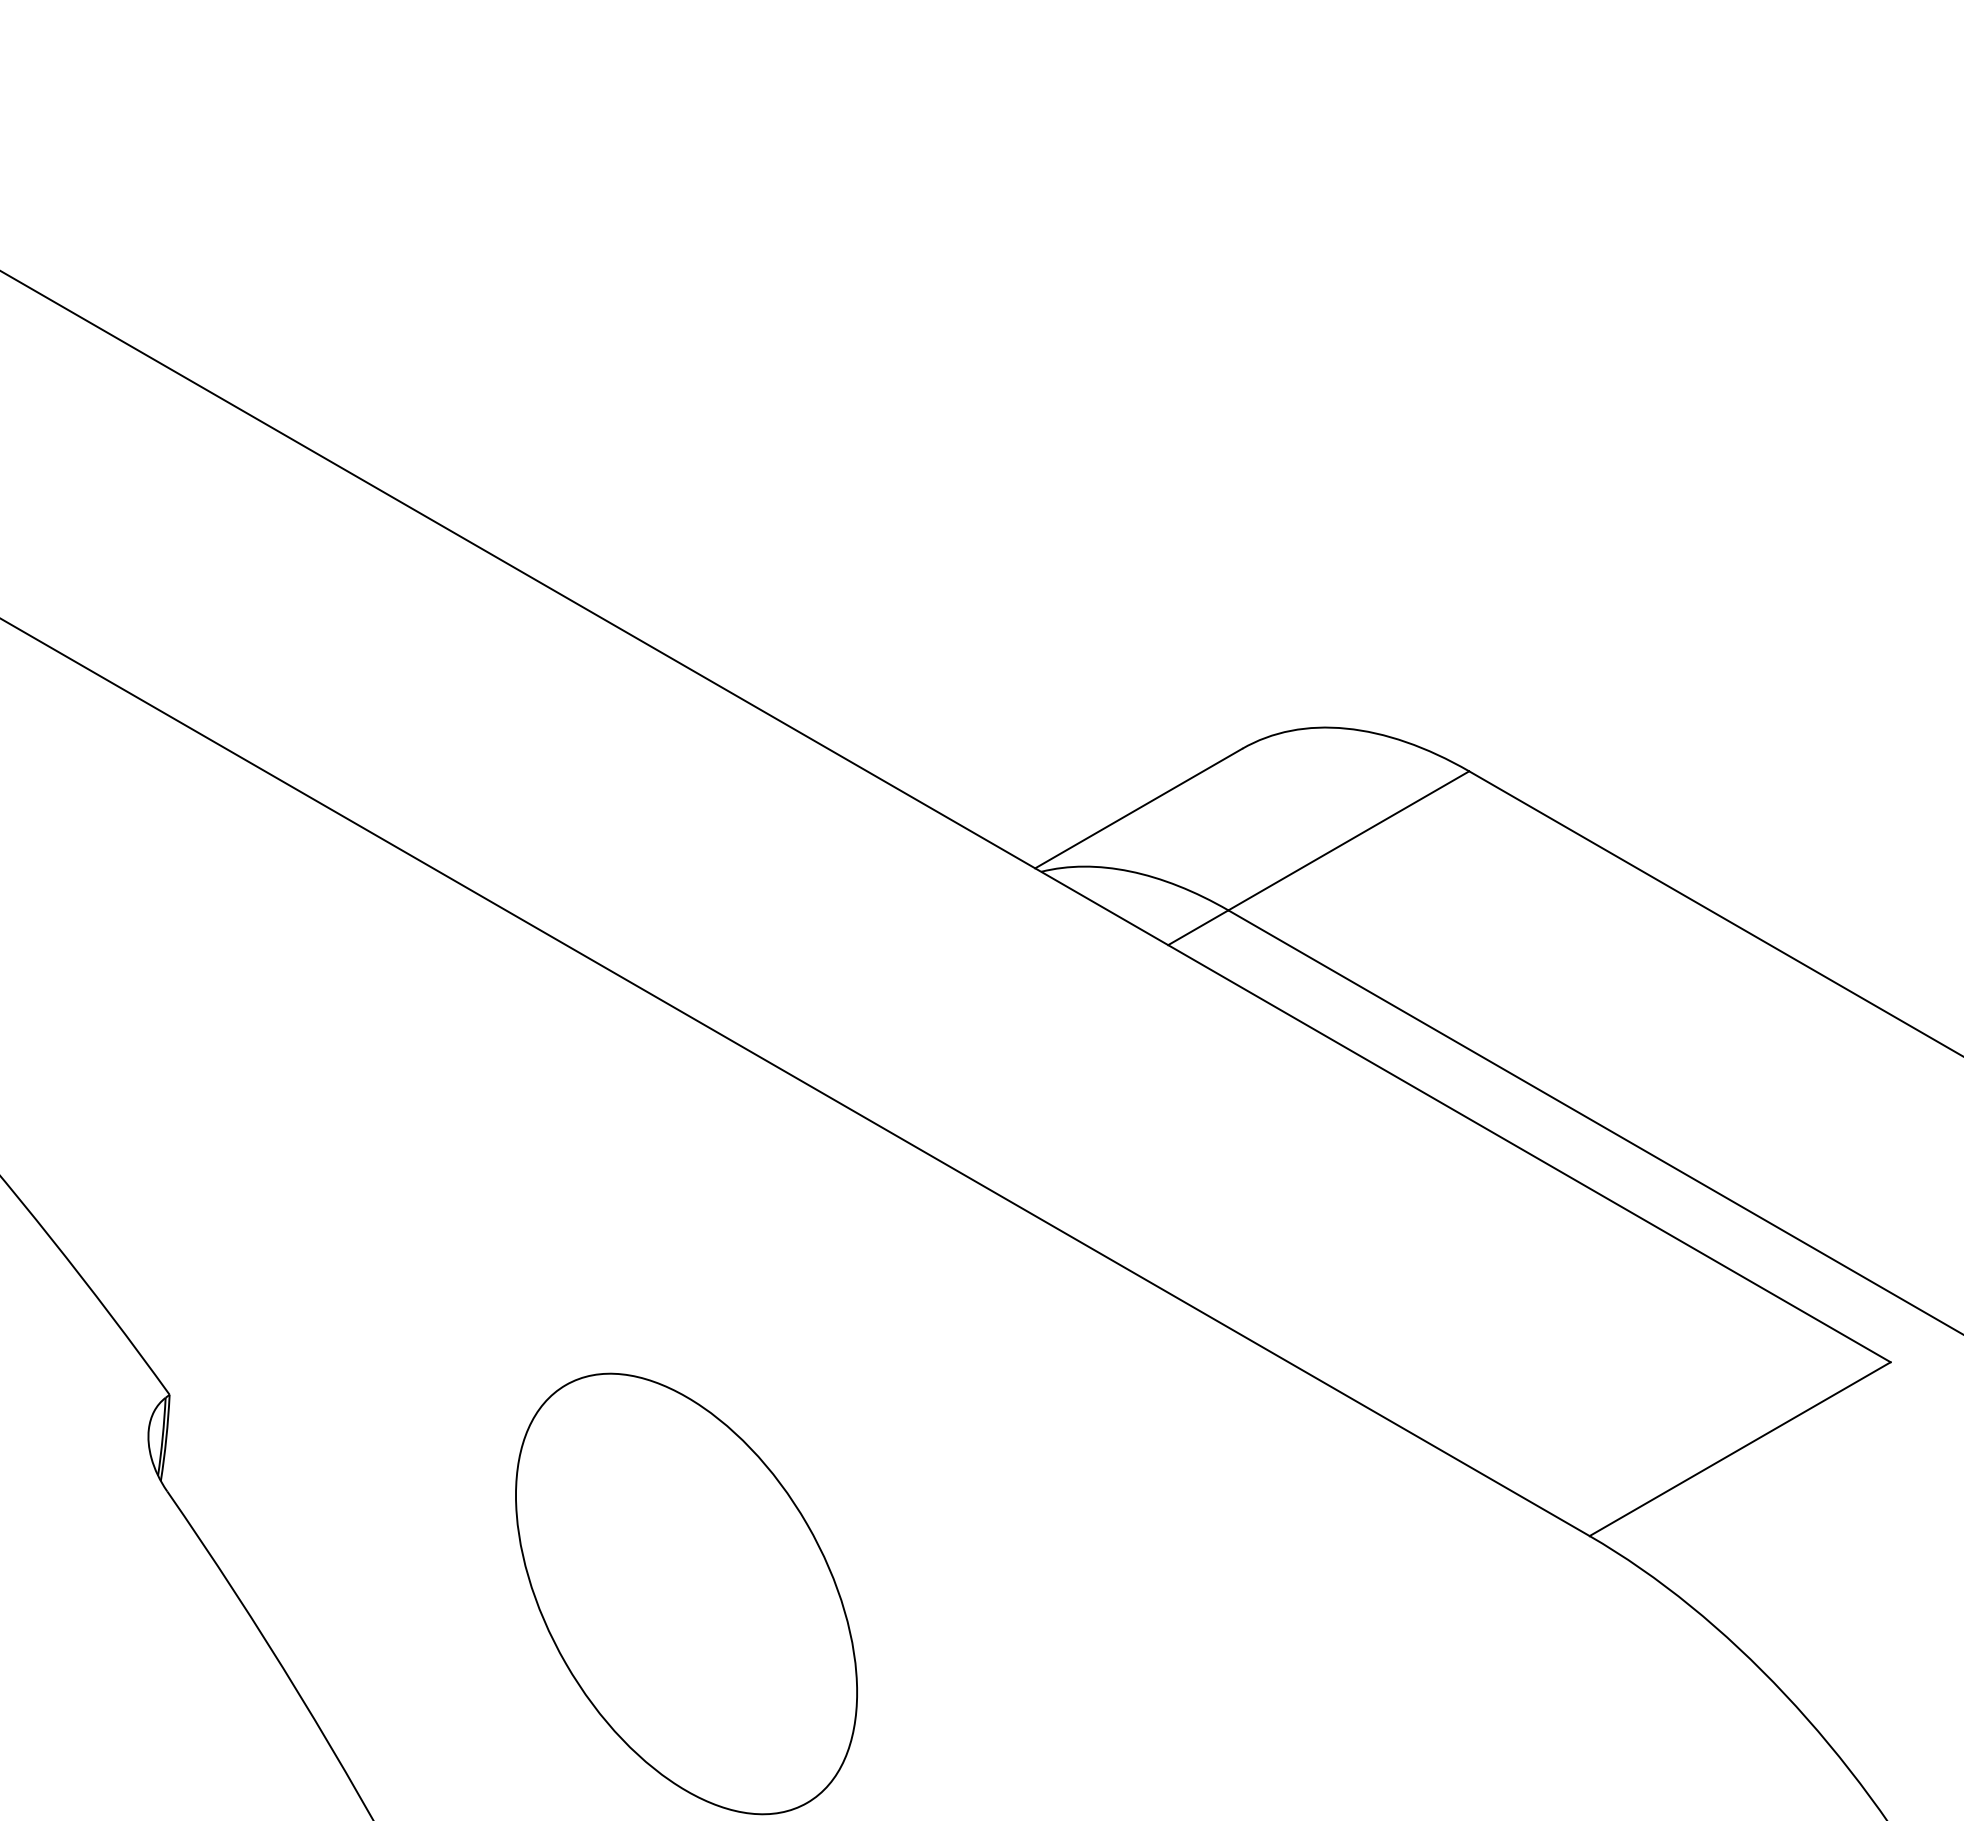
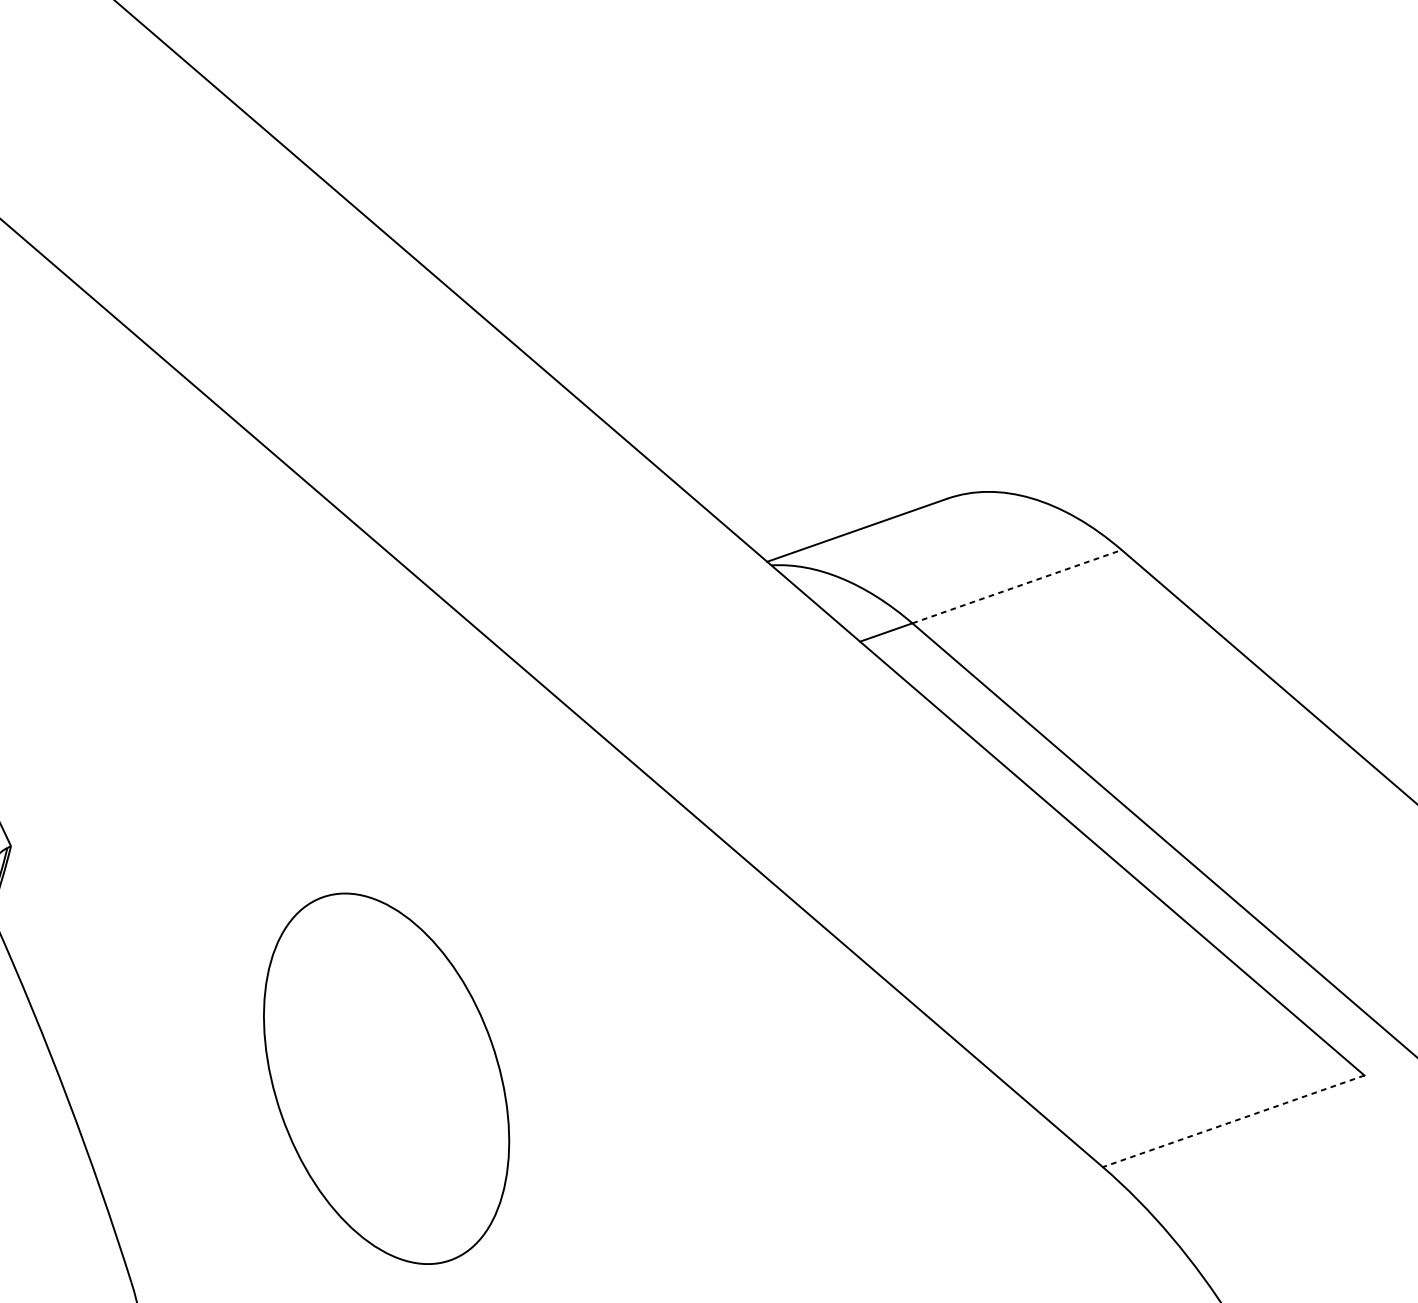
line: (1349, 840) -> (1017, 586), solid -> dashed
line: (1740, 1449) -> (1233, 1121), solid -> dashed

